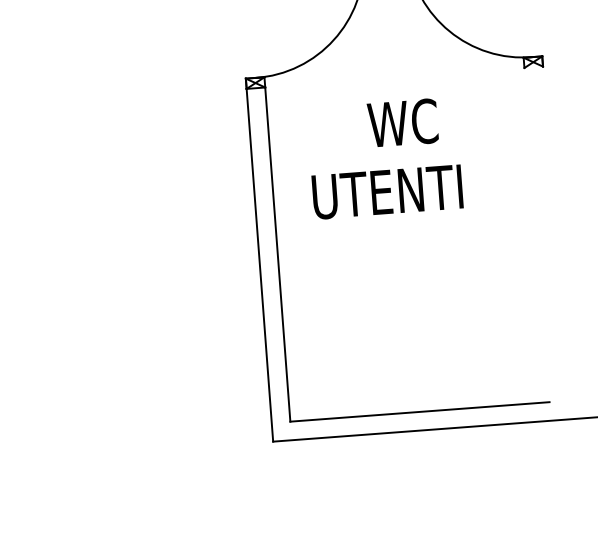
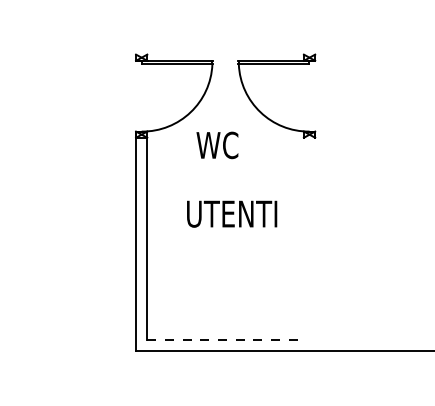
text: (403, 123) -> (217, 145), moved
text: (388, 190) -> (232, 213), moved
line: (421, 411) -> (226, 339), solid -> dashed

